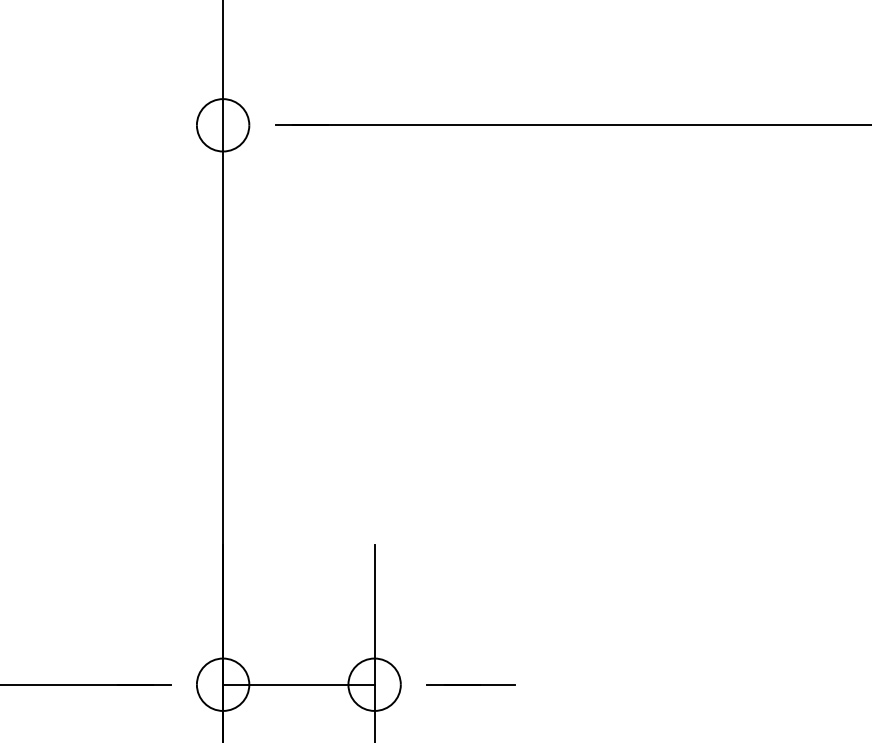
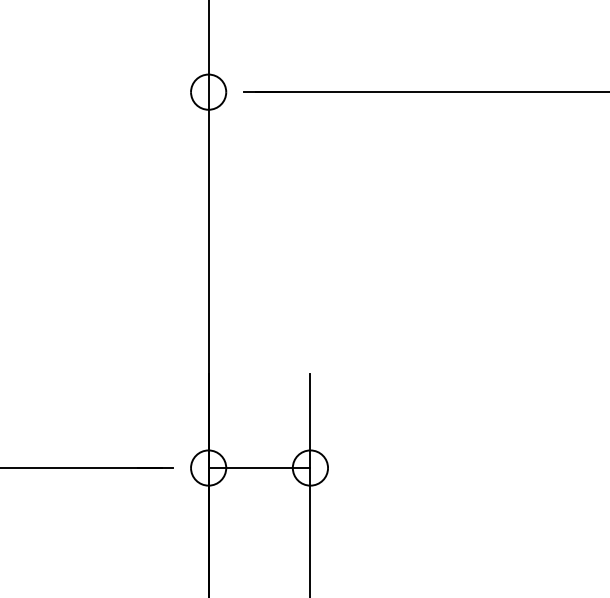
line: (469, 683) -> (374, 467), removed

